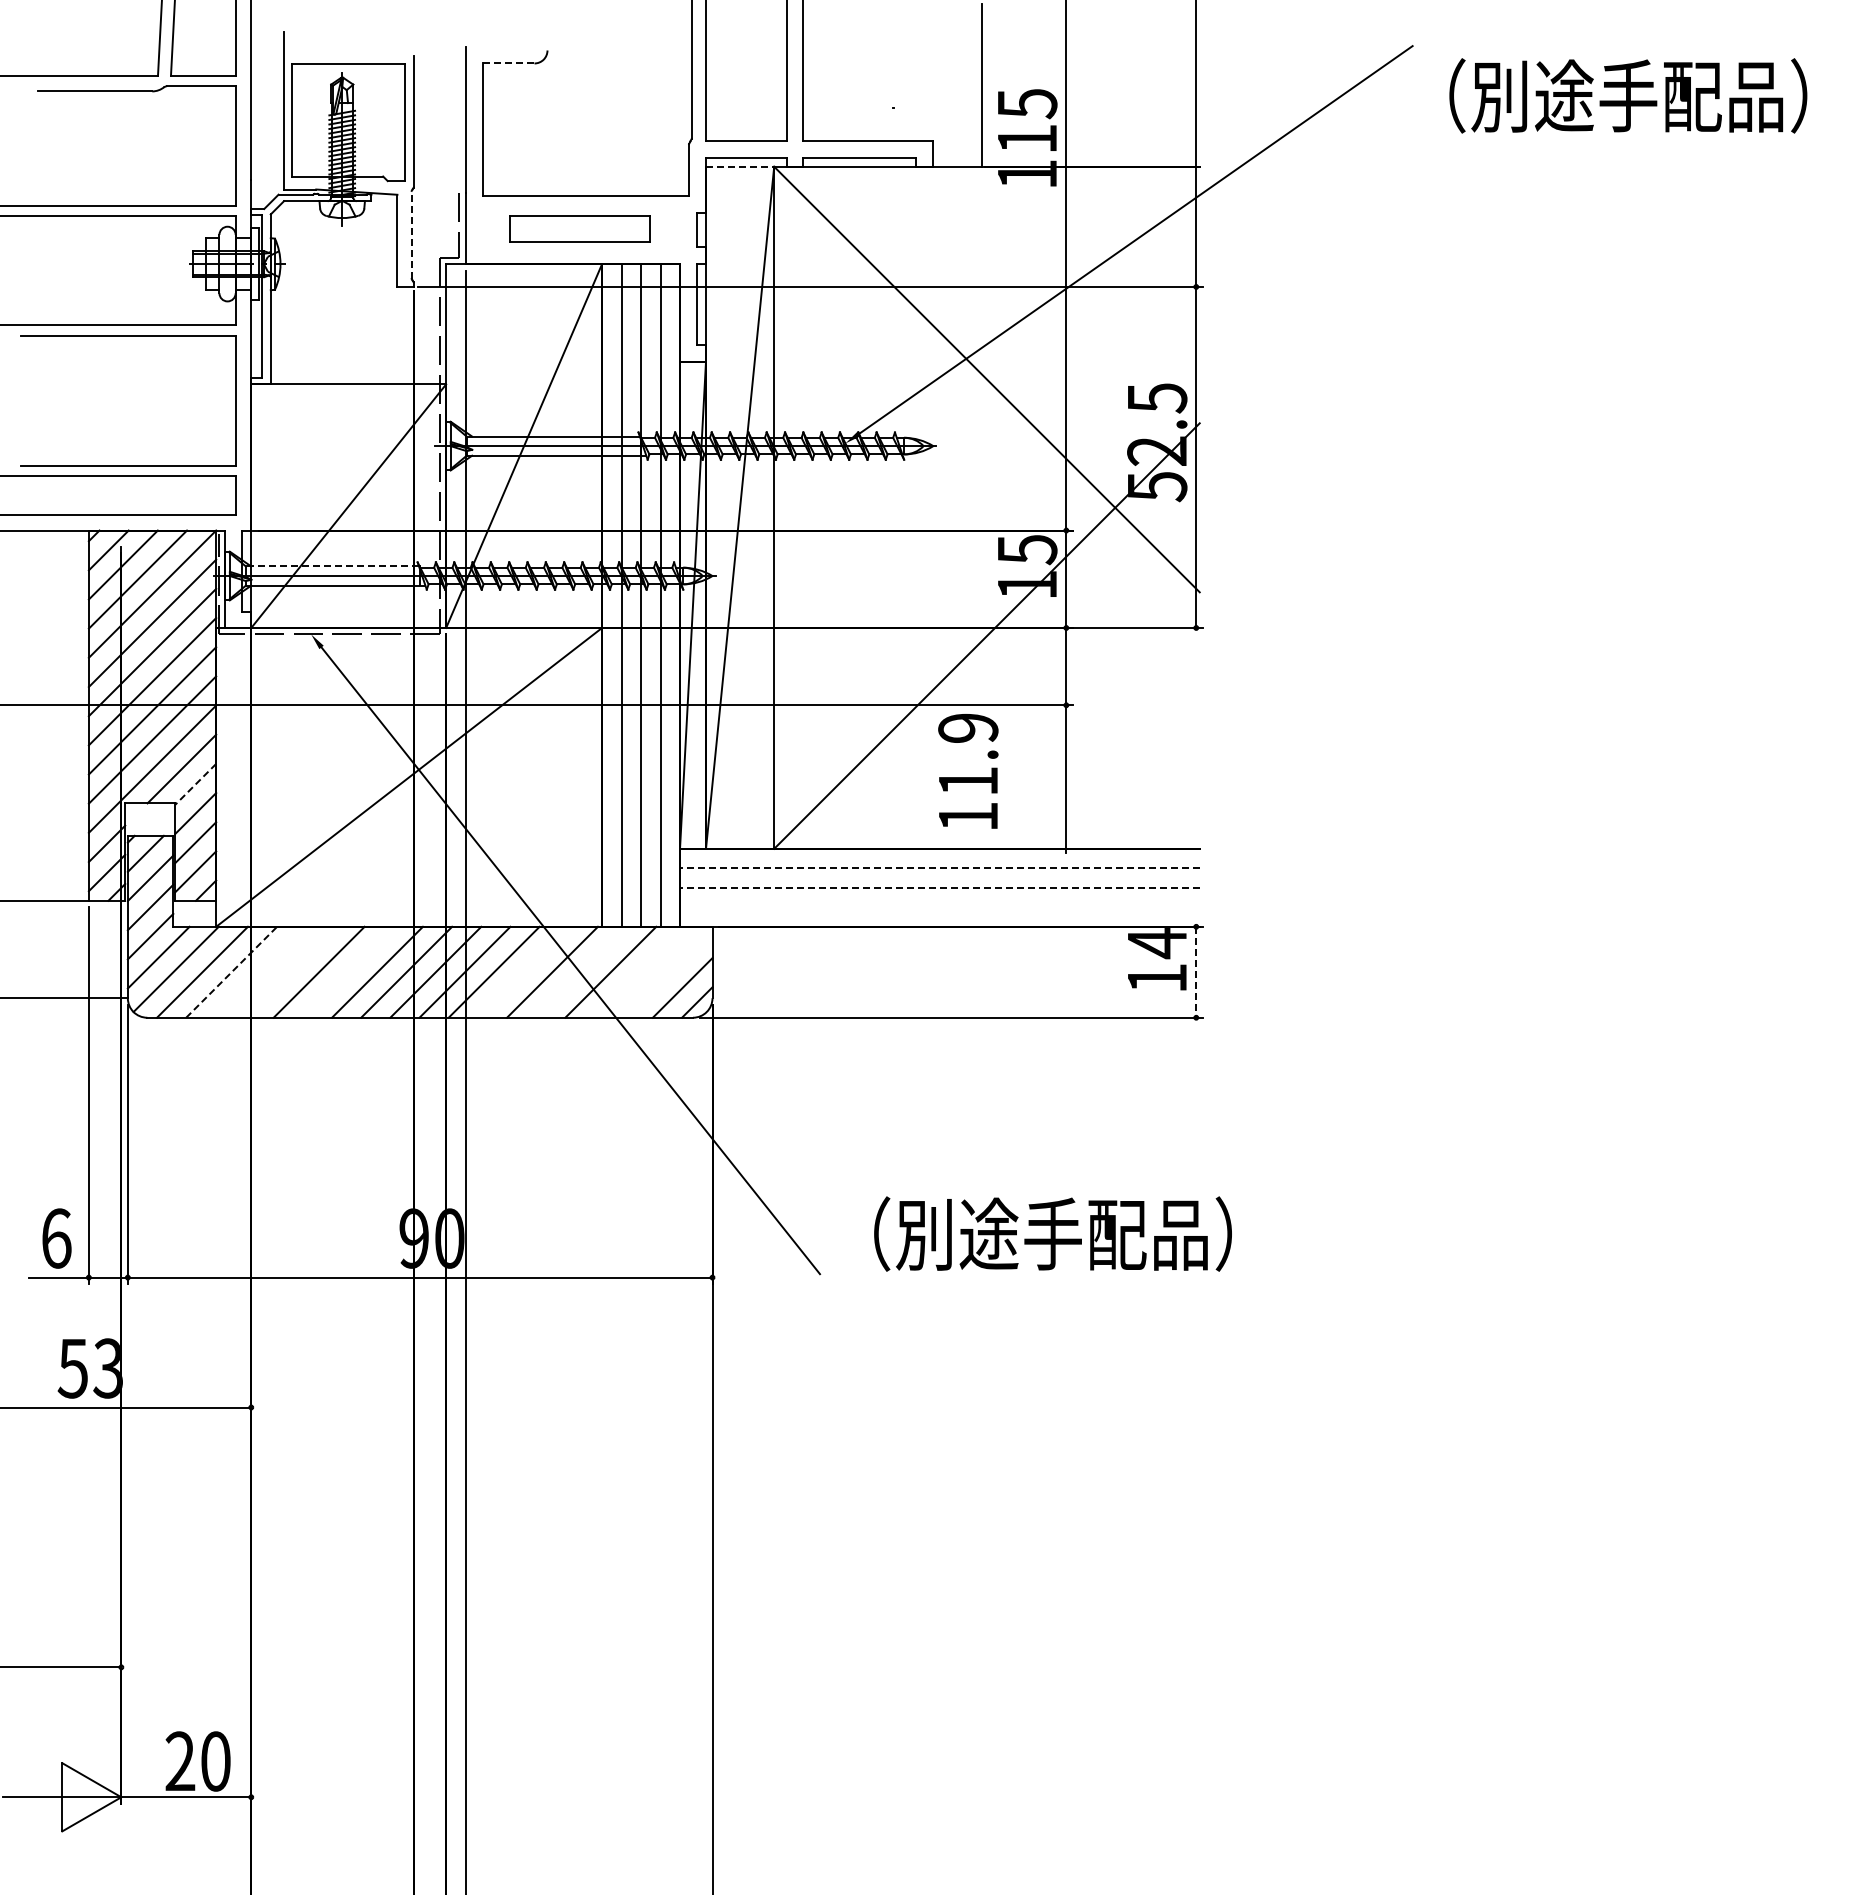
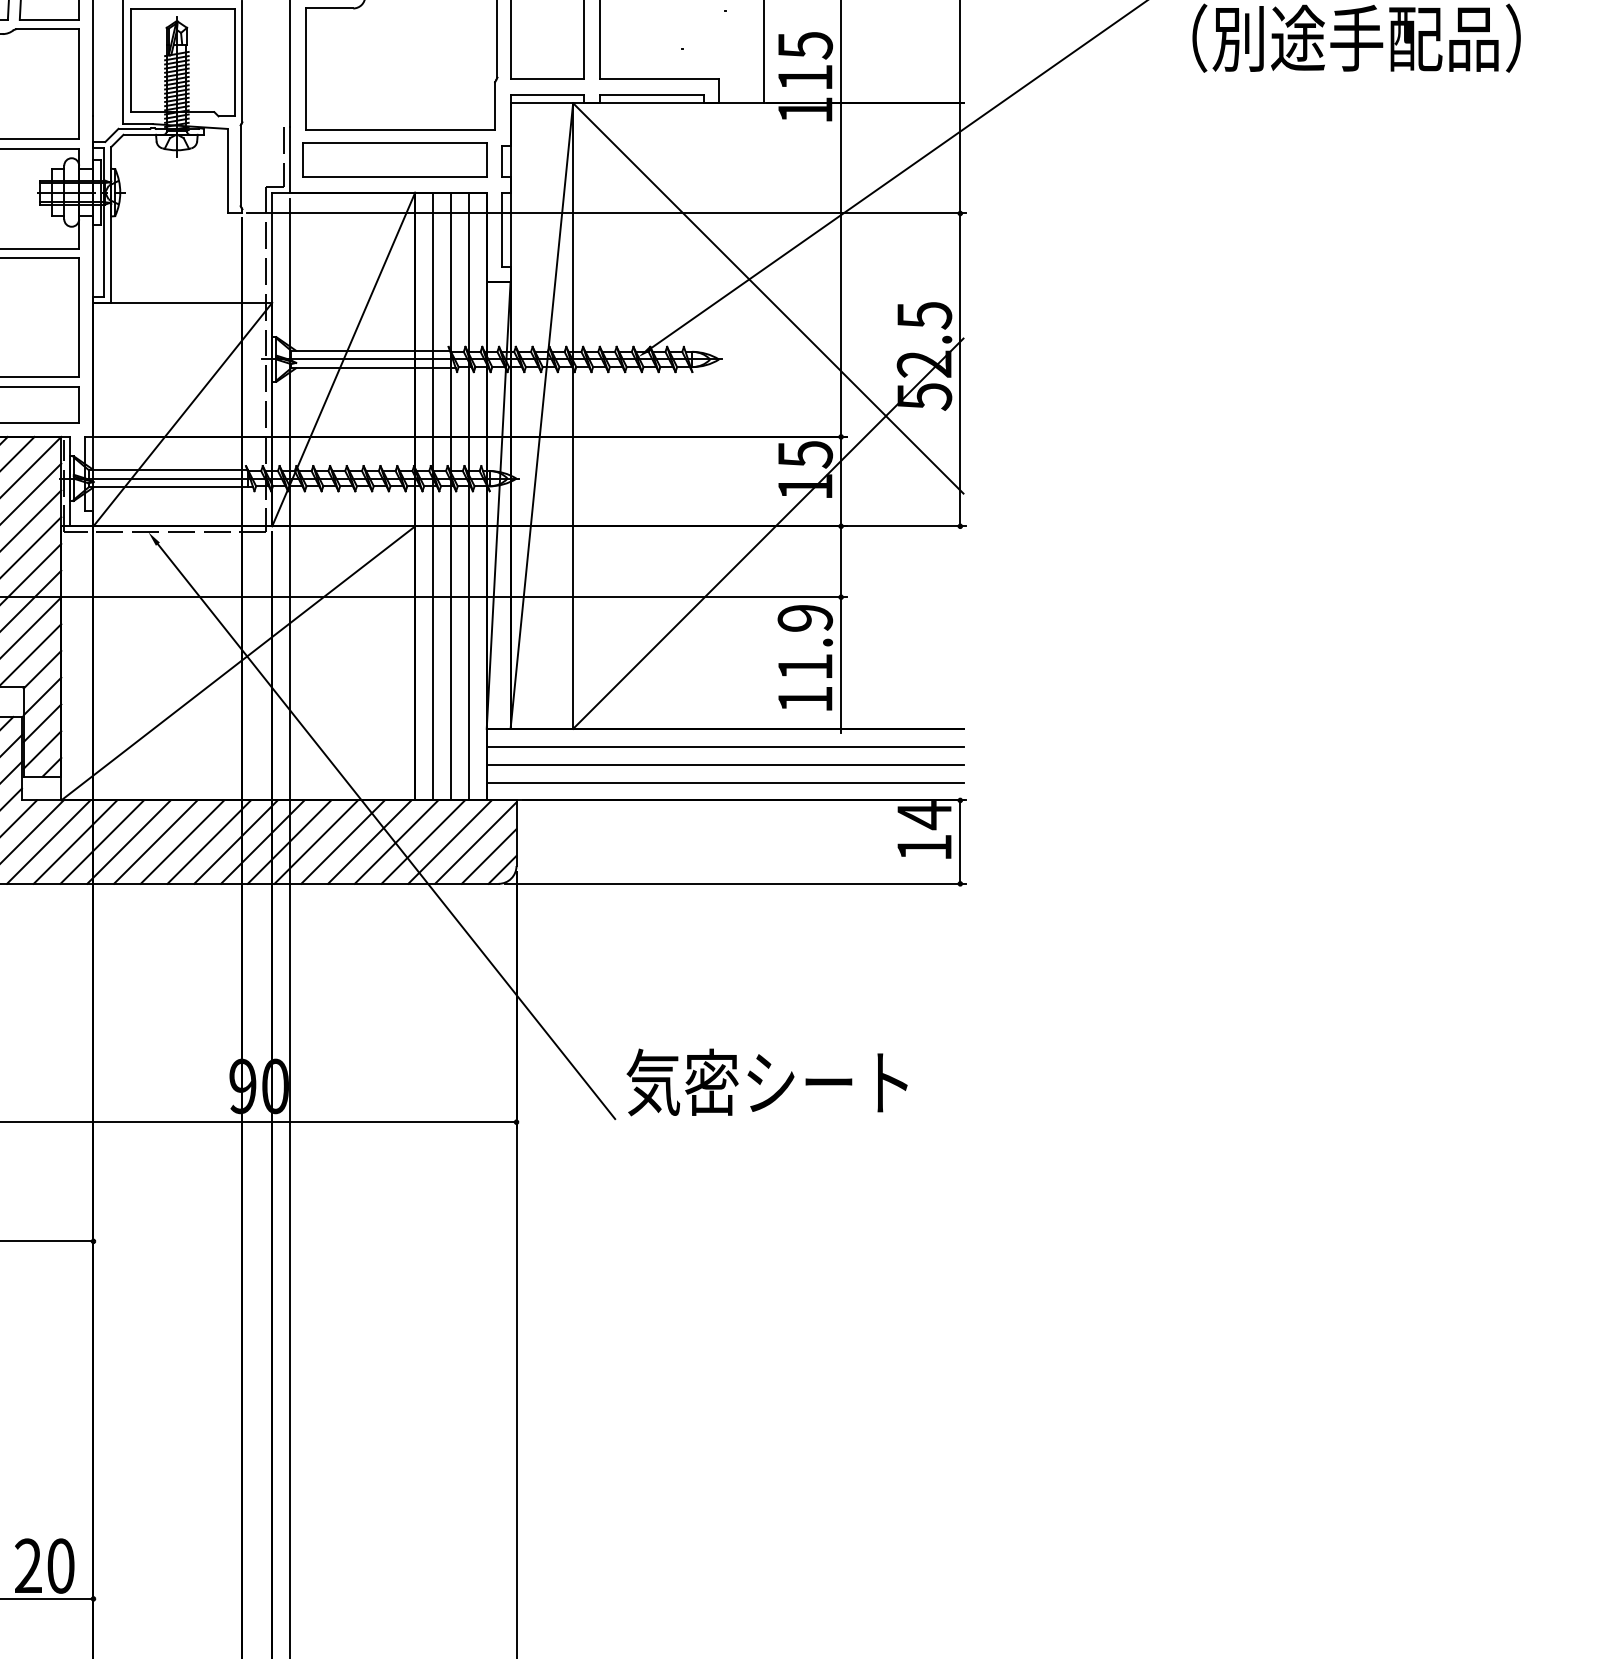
line: (508, 63) -> (329, 8), dashed -> solid
line: (740, 166) -> (542, 102), dashed -> solid
part: (579, 228) -> (394, 159), size x1.43
line: (411, 234) -> (240, 165), dashed -> solid
line: (332, 566) -> (167, 469), dashed -> solid
text: (968, 771) -> (805, 657), moved
line: (195, 784) -> (42, 669), dashed -> solid
line: (939, 868) -> (724, 746), dashed -> solid
line: (939, 887) -> (724, 764), dashed -> solid
line: (939, 907) -> (724, 782), added
line: (232, 971) -> (76, 841), dashed -> solid
line: (260, 971) -> (101, 841), added
line: (289, 971) -> (128, 841), added
line: (347, 971) -> (181, 841), added
line: (522, 971) -> (342, 841), added
line: (581, 971) -> (396, 841), added
line: (639, 971) -> (449, 841), added
line: (667, 972) -> (475, 842), added
line: (1196, 972) -> (960, 842), dashed -> solid
text: (1031, 1233) -> (809, 1081), （別途手配品） -> 気密シート

